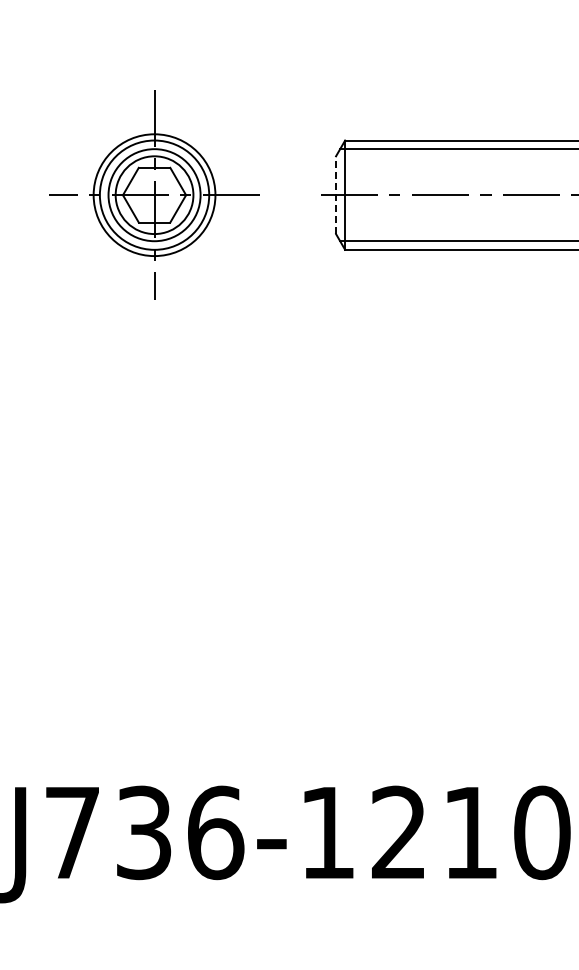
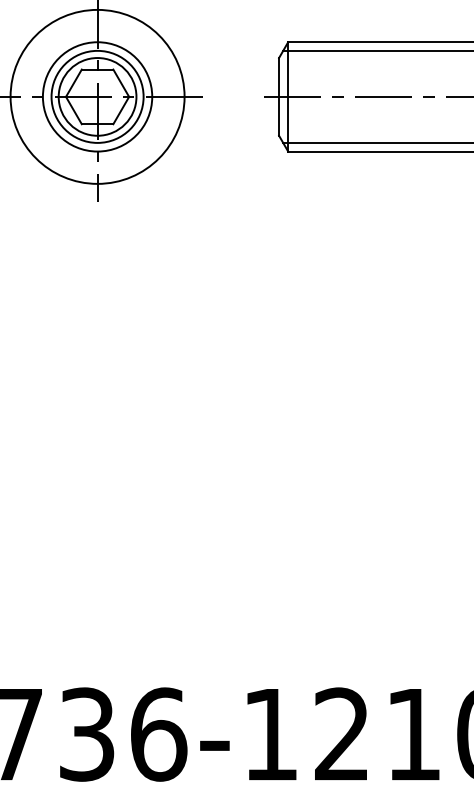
circle: (154, 195) -> (97, 97), size x1.43
line: (336, 195) -> (279, 97), dashed -> solid

